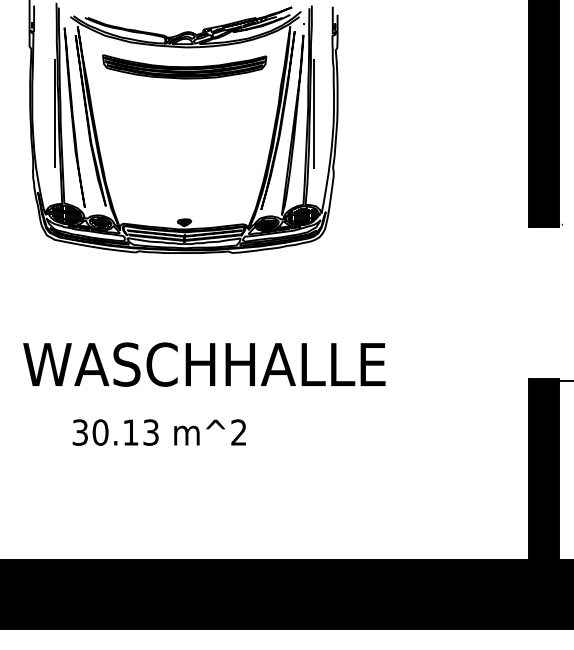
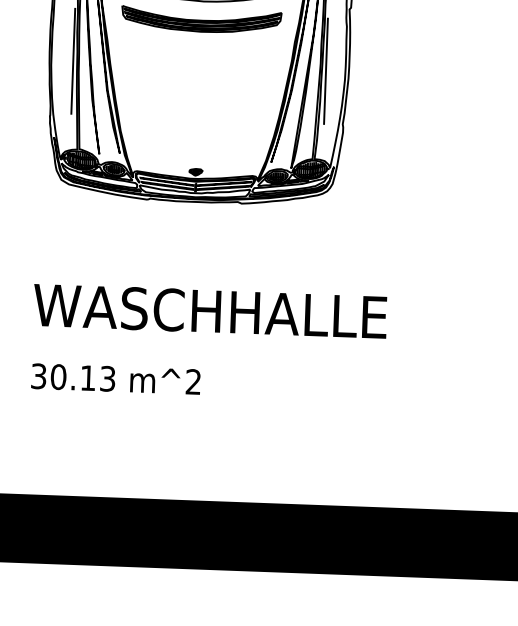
text: (158, 432) -> (115, 379), moved

